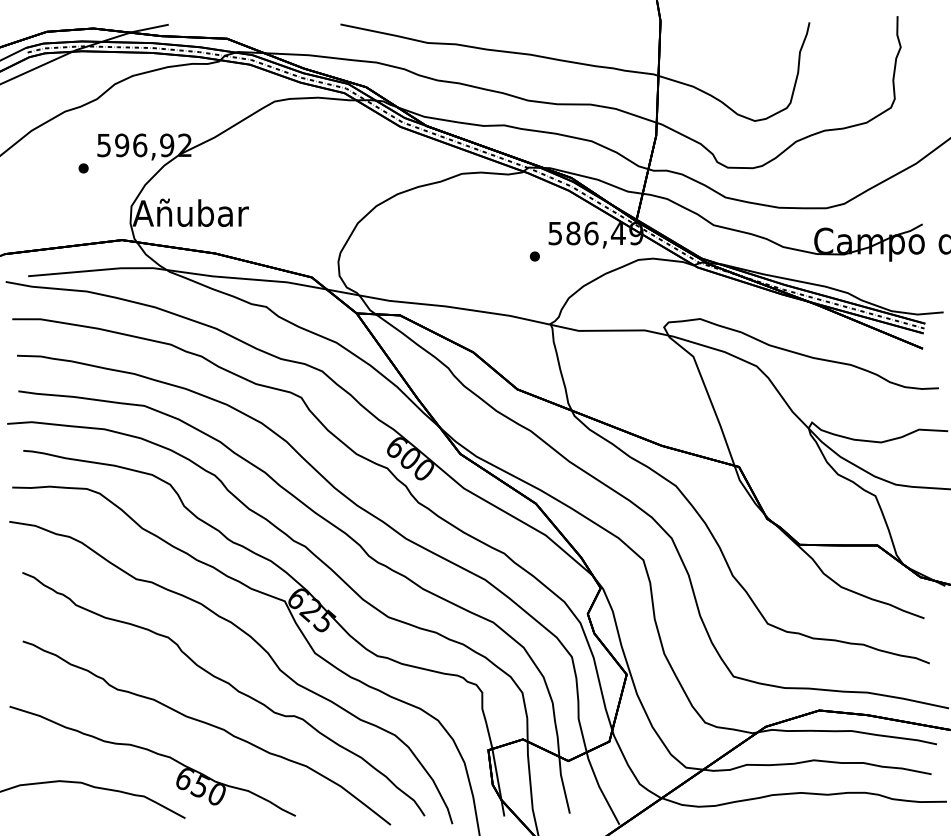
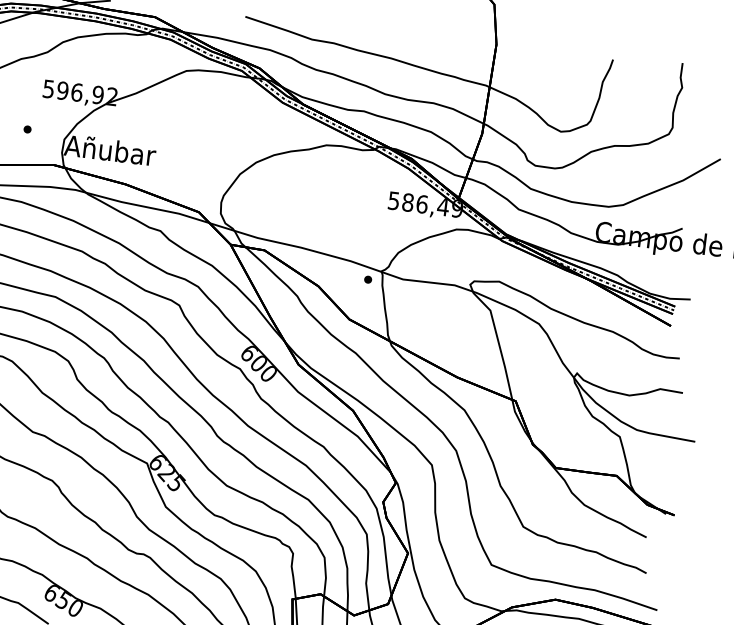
part: (83, 168) -> (27, 129), moved
part: (534, 256) -> (367, 279), moved

